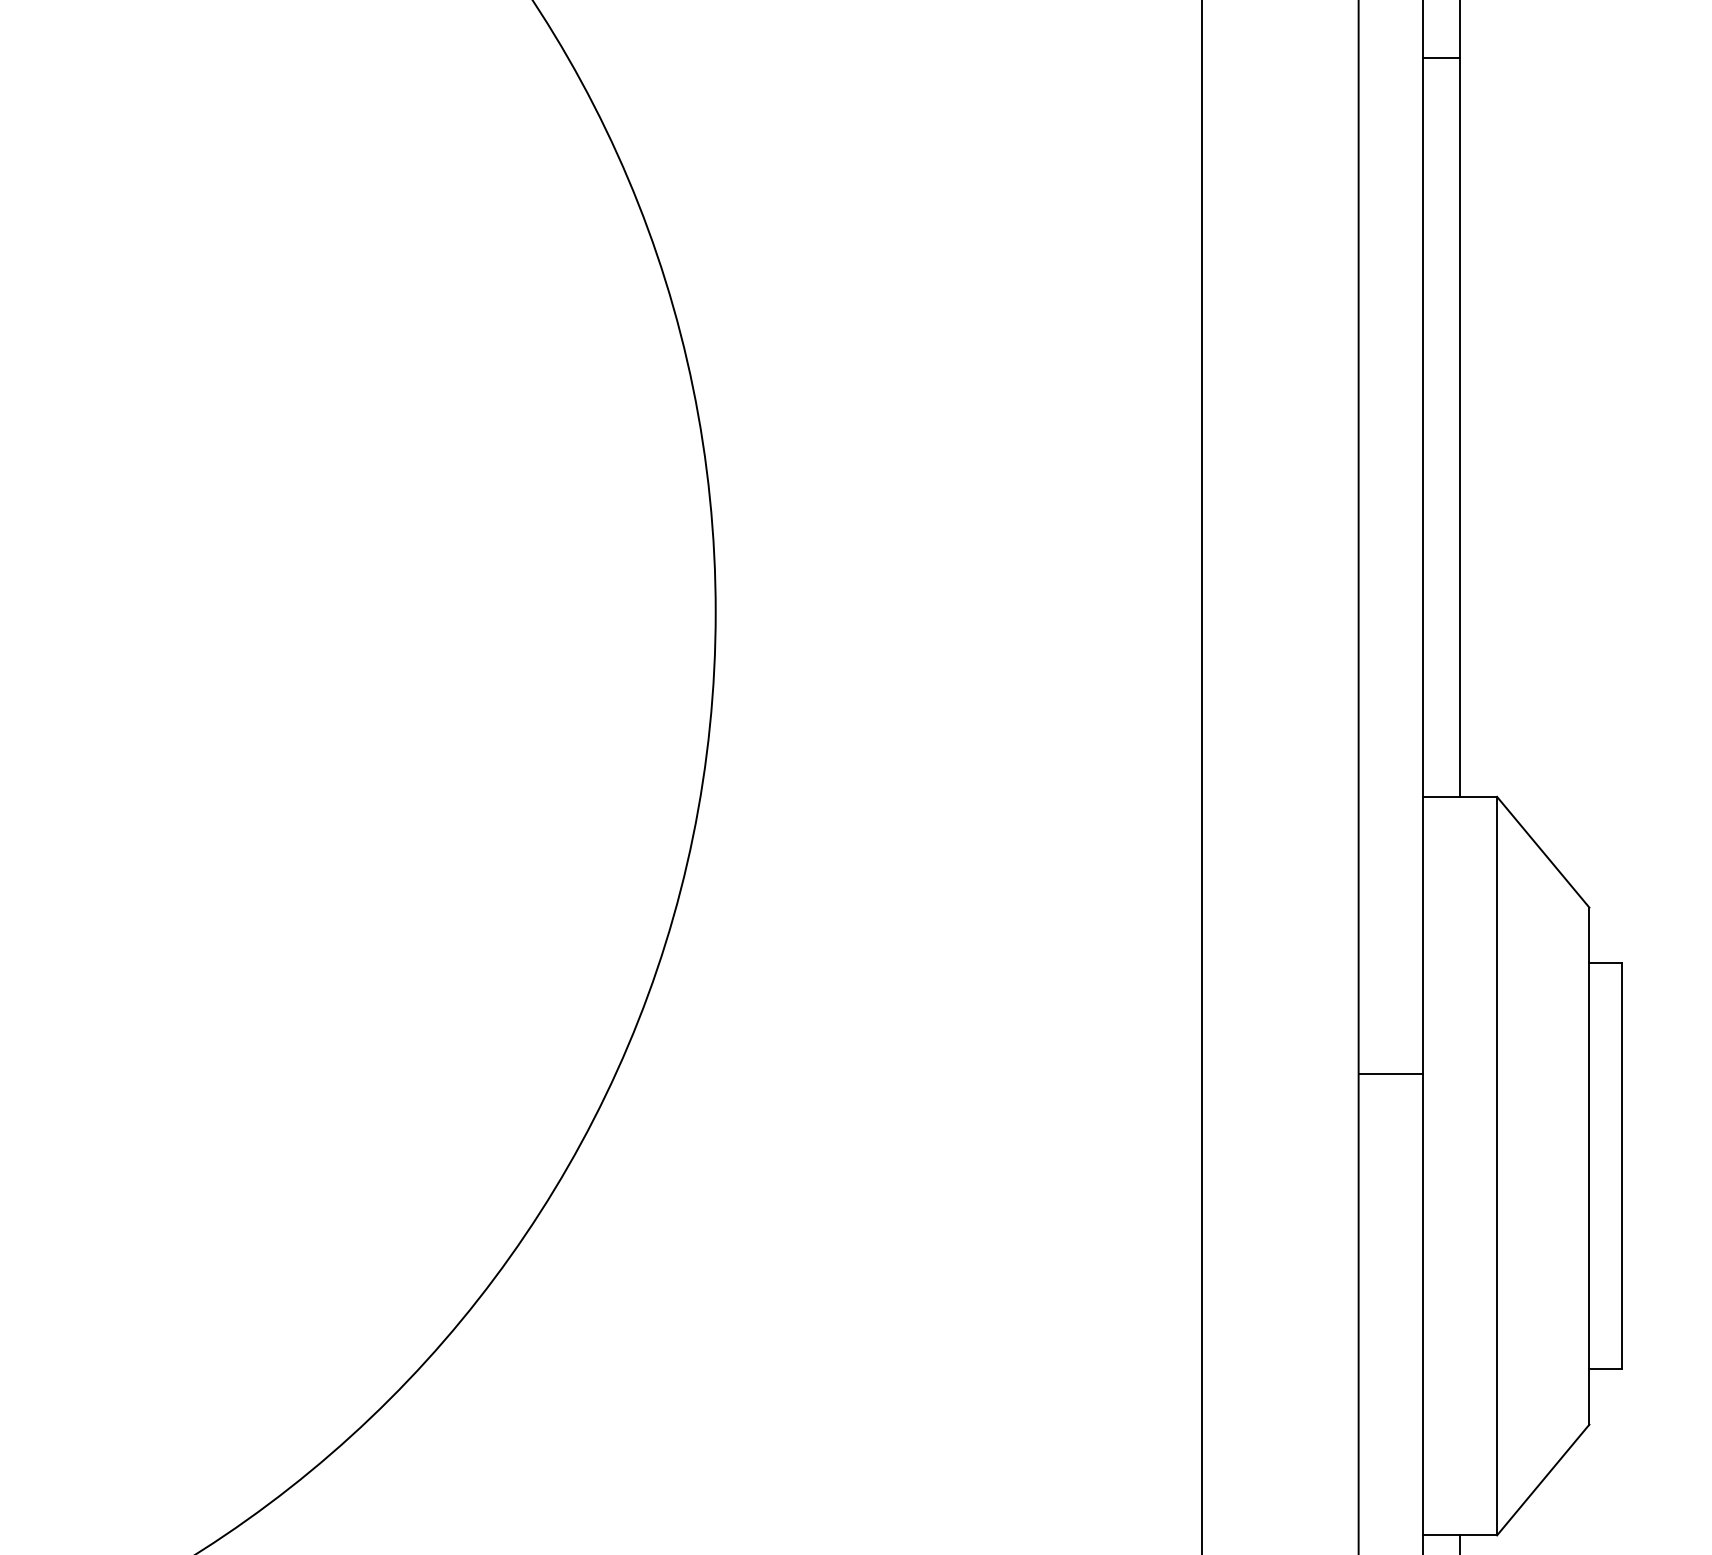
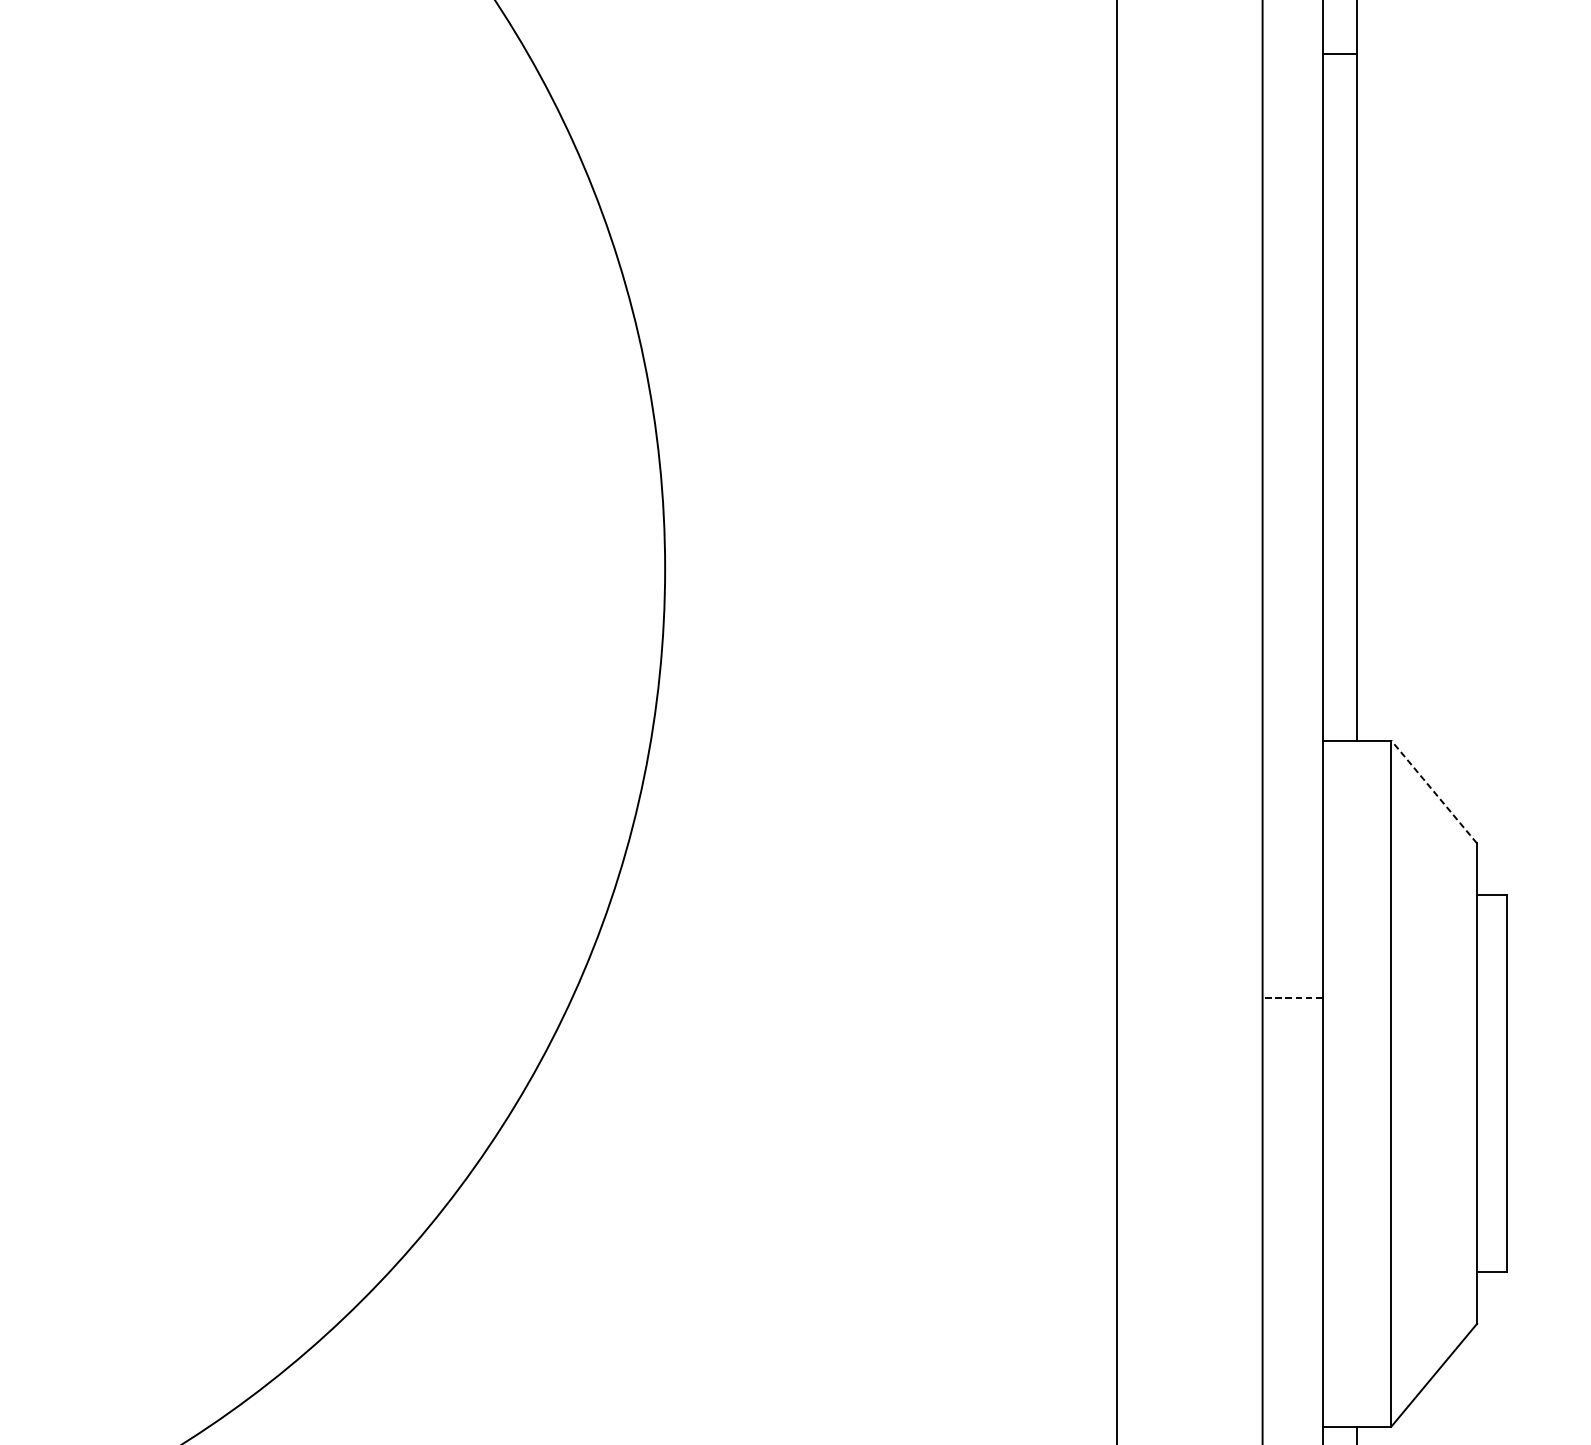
line: (1542, 851) -> (1433, 791), solid -> dashed
line: (1390, 1073) -> (1292, 997), solid -> dashed

